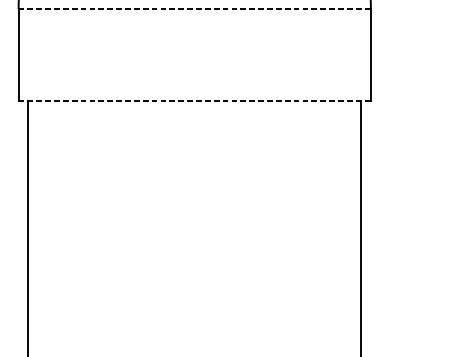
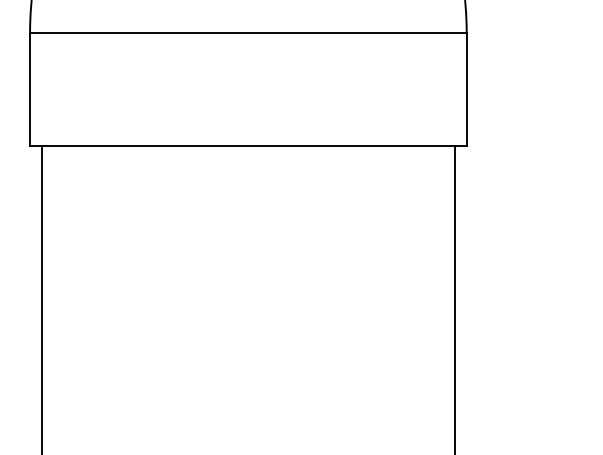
line: (194, 9) -> (248, 32), dashed -> solid
line: (194, 101) -> (248, 146), dashed -> solid

